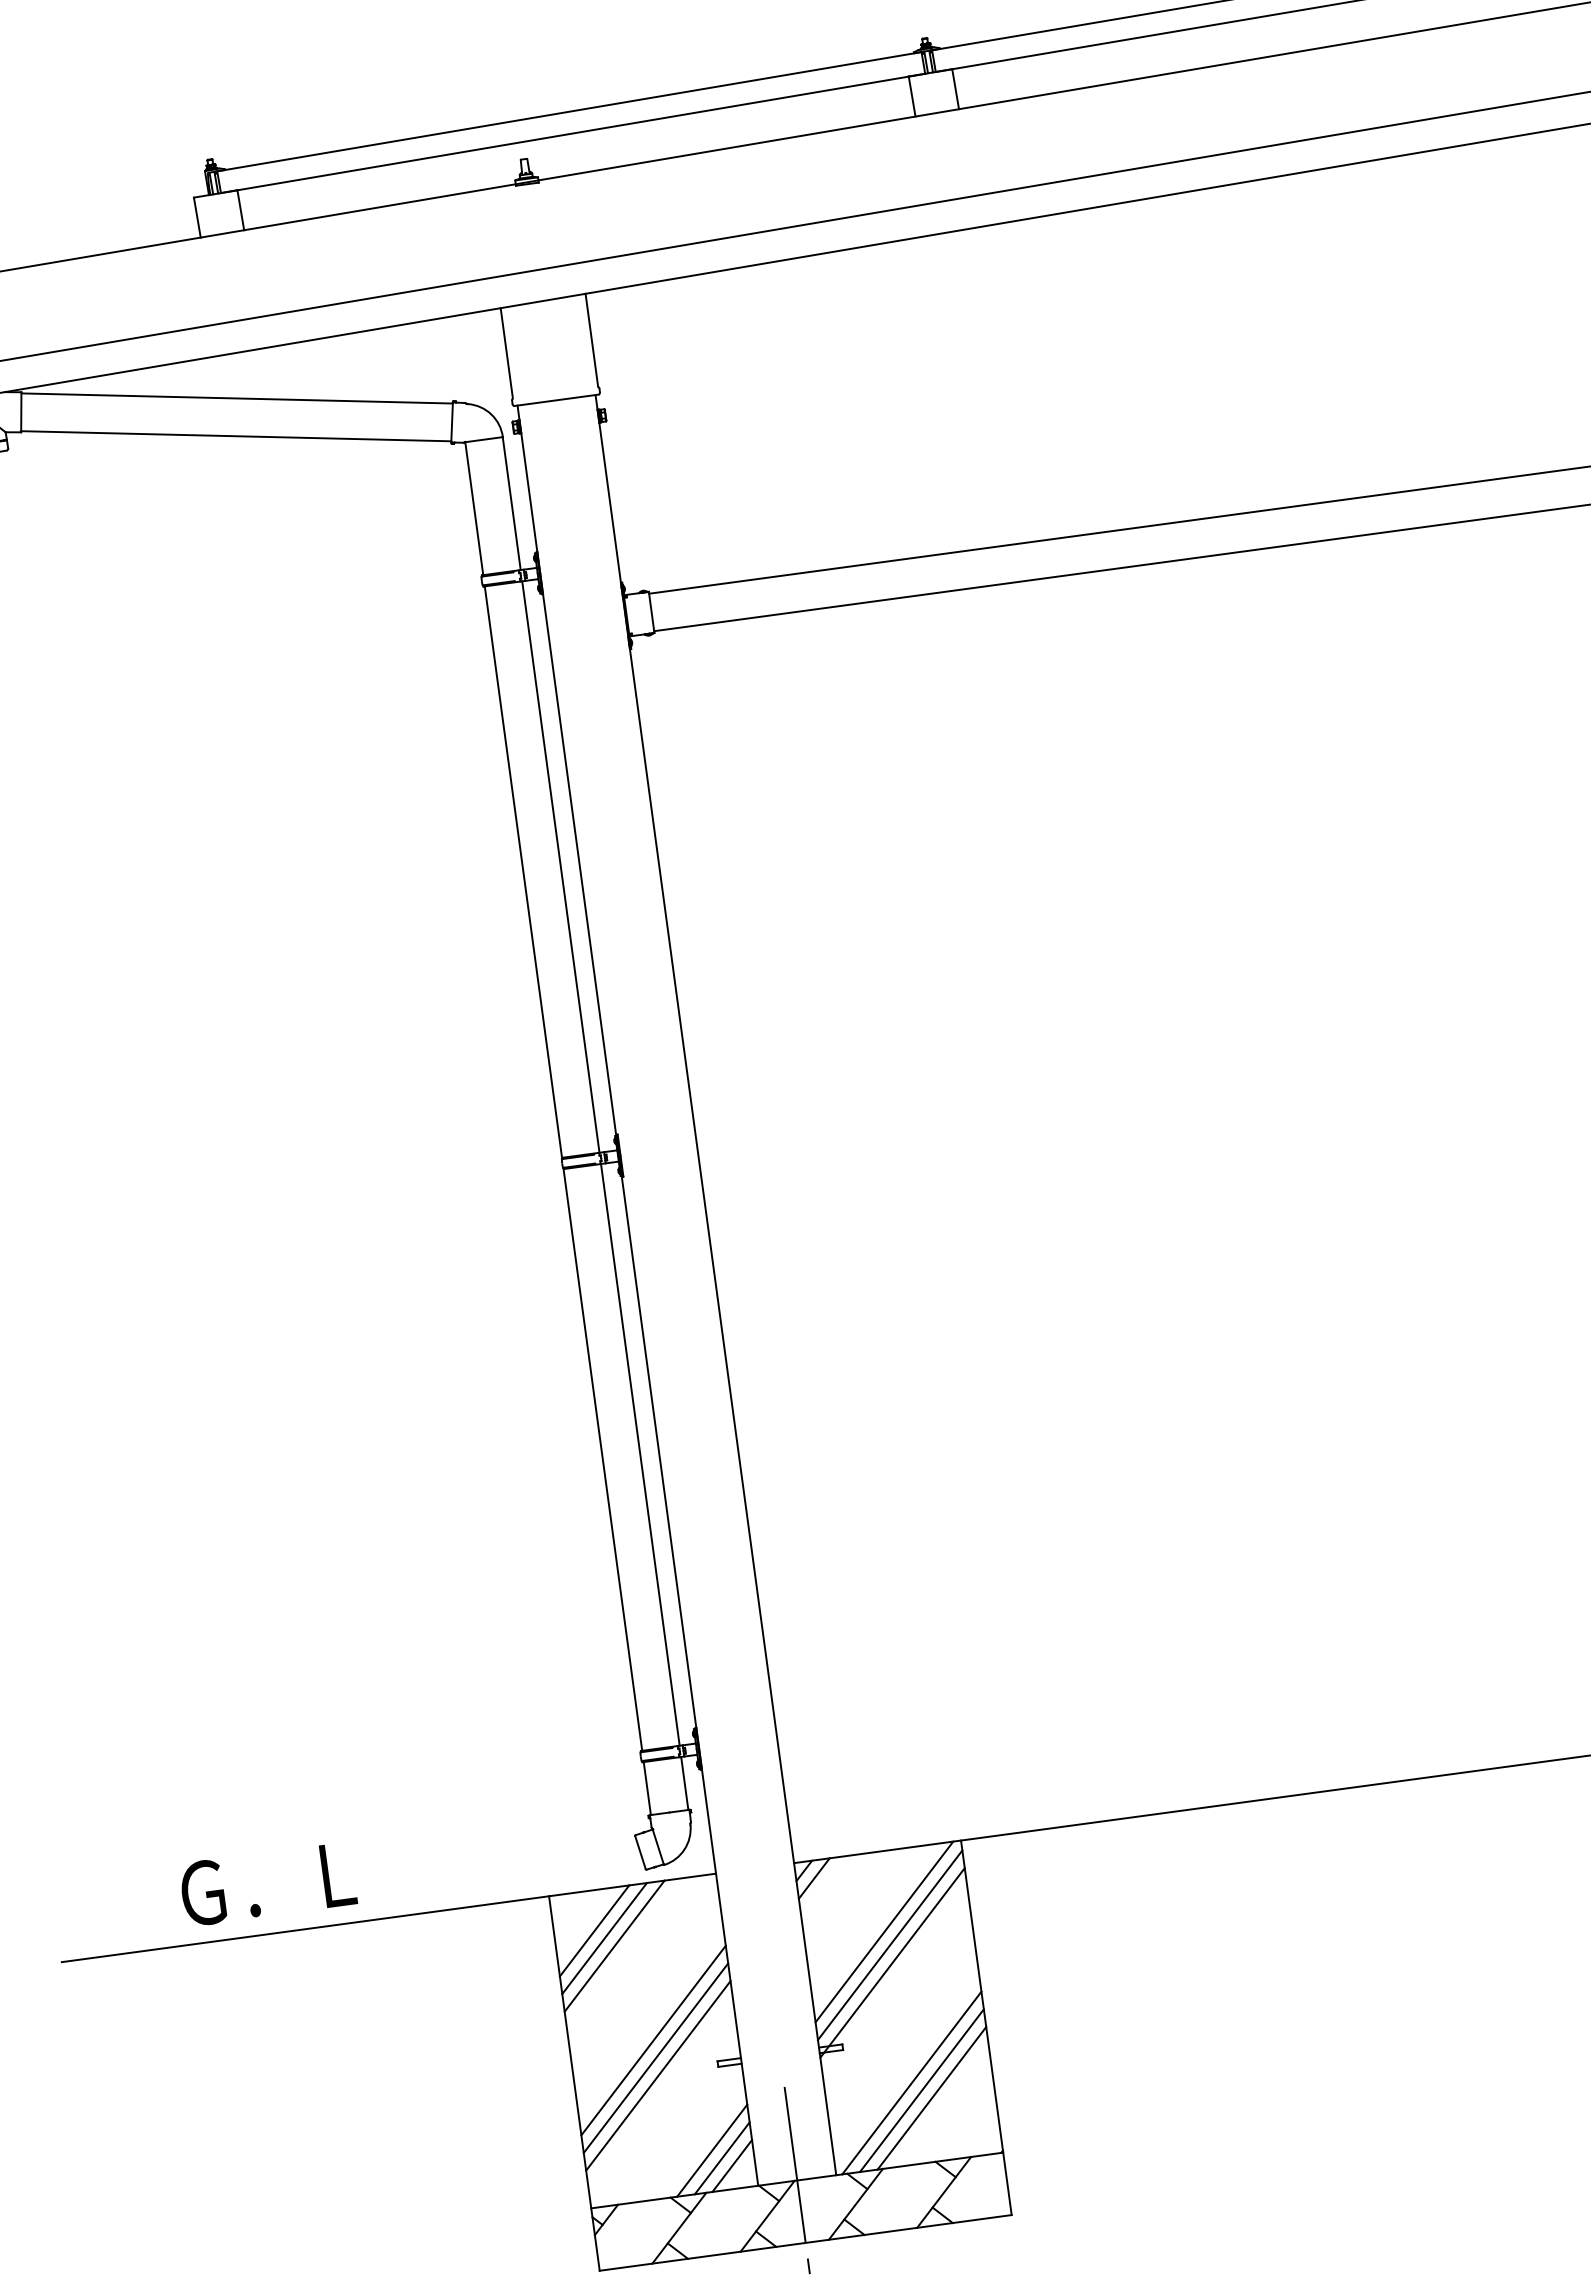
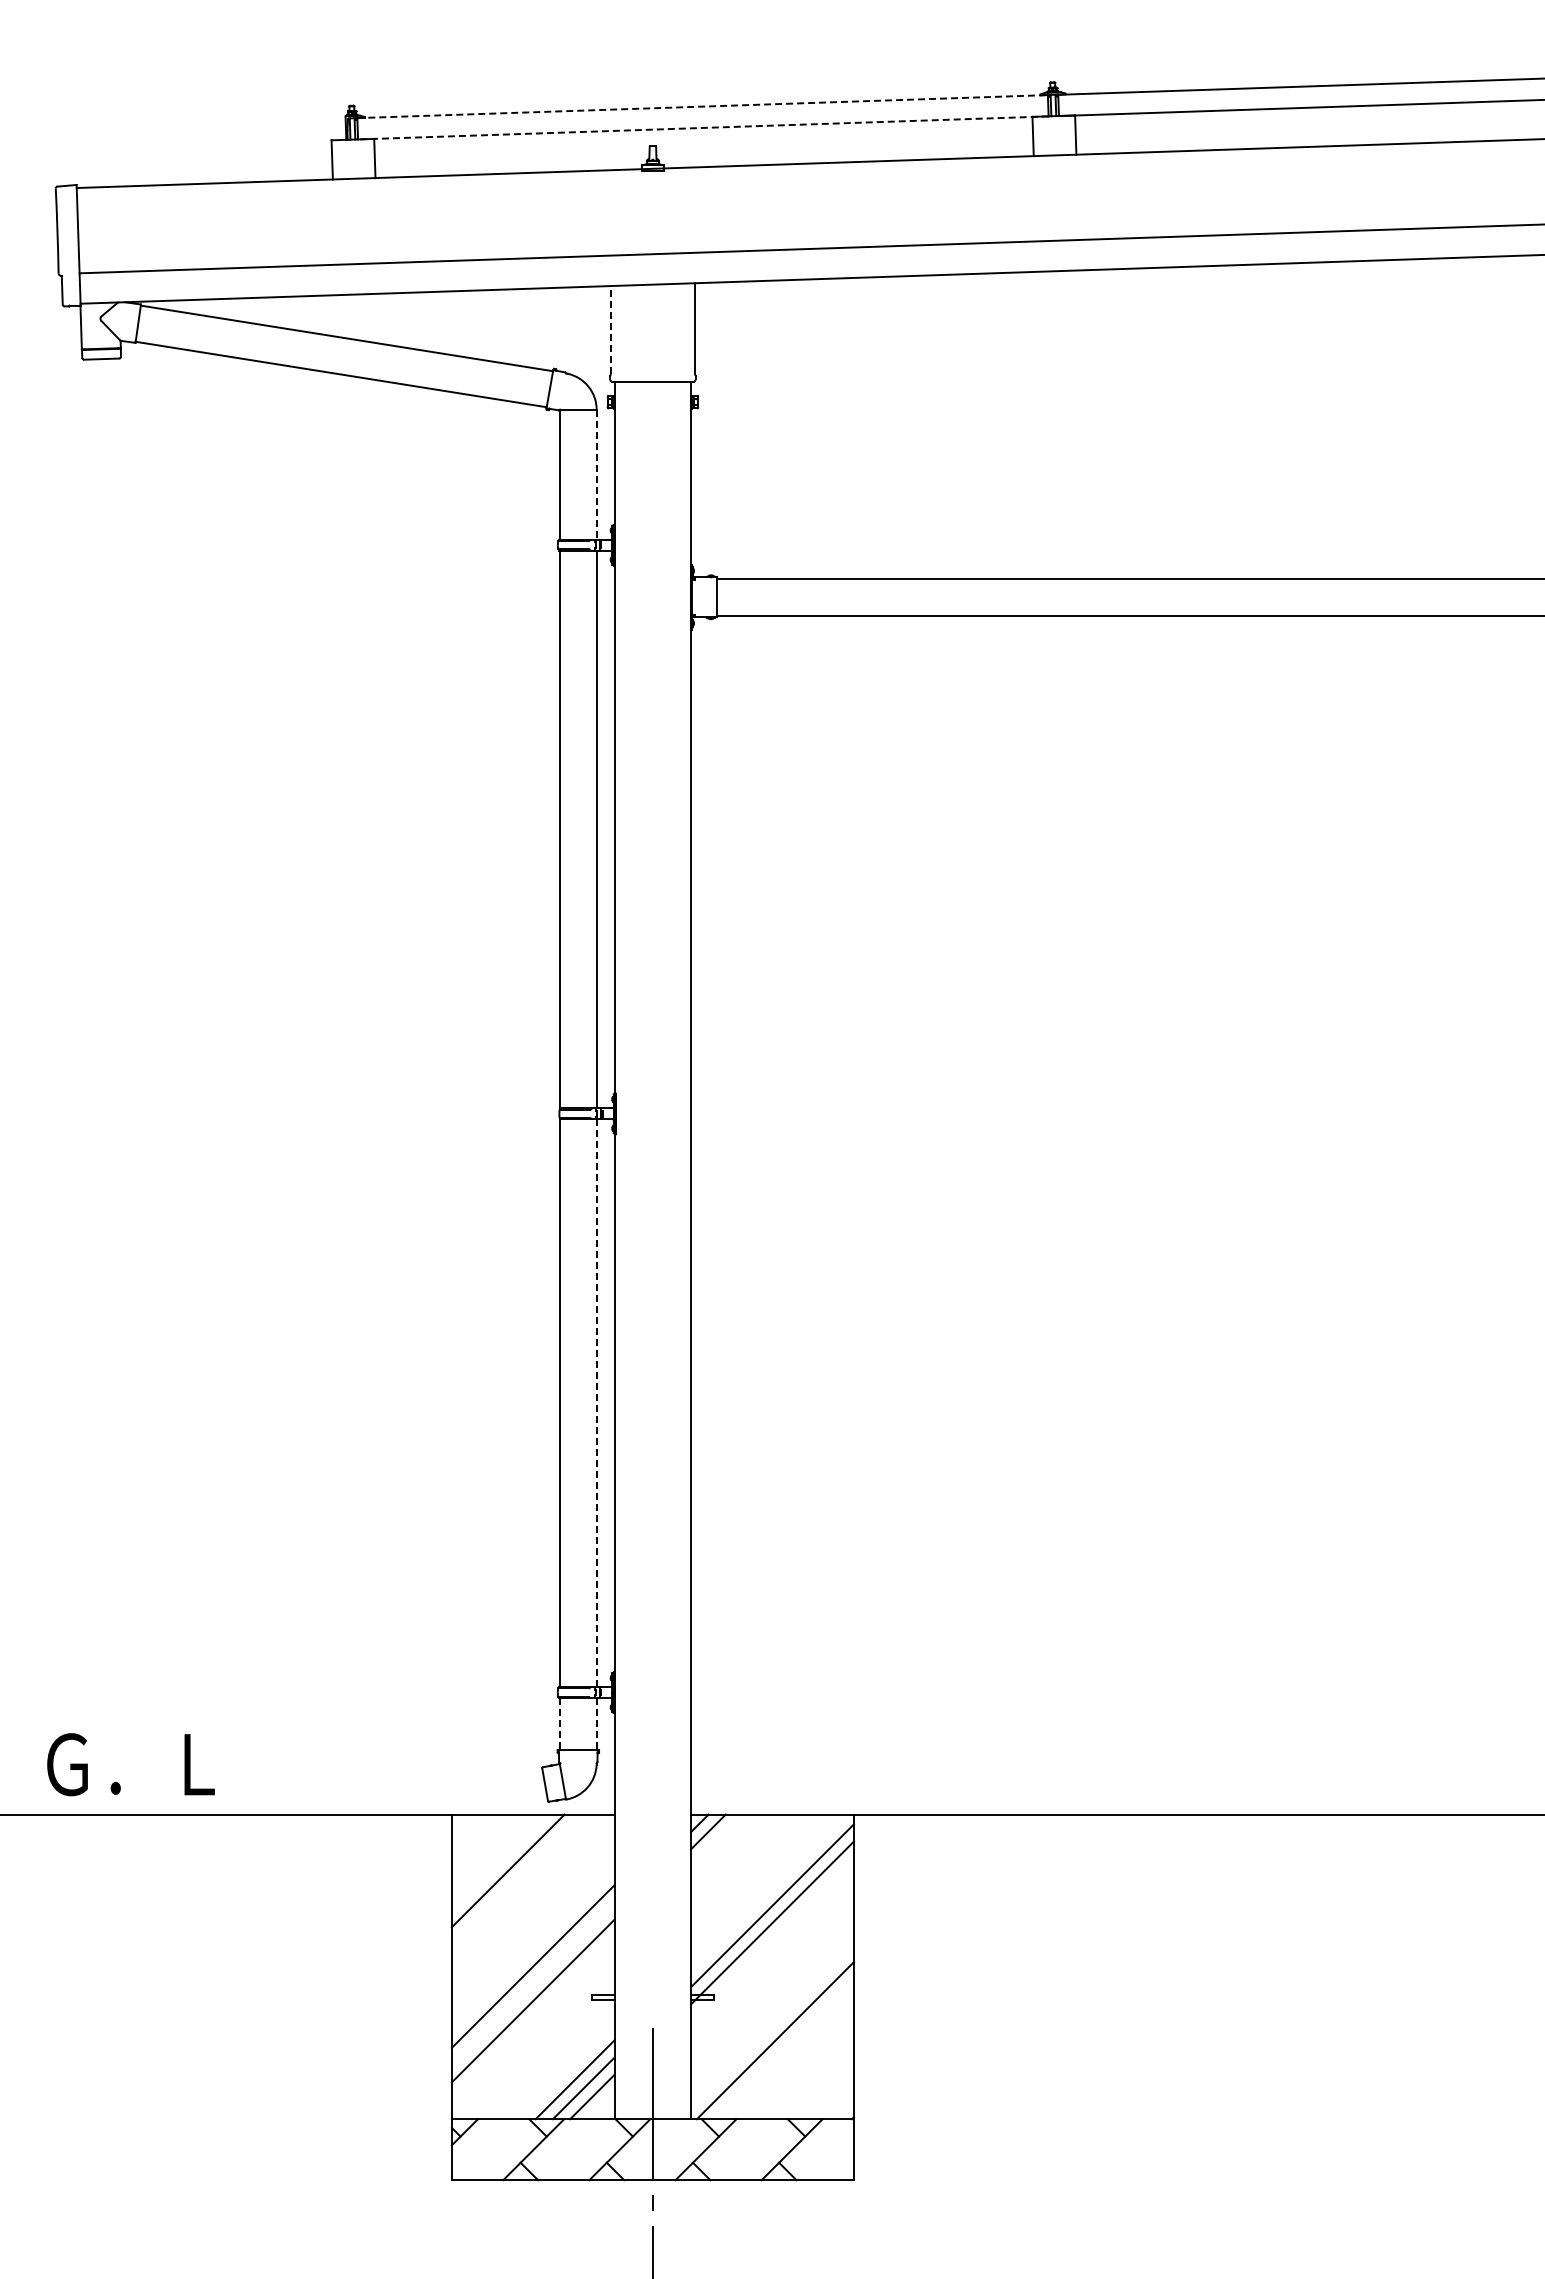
line: (570, 111) -> (703, 106), solid -> dashed
line: (572, 133) -> (702, 127), solid -> dashed
line: (506, 352) -> (611, 329), solid -> dashed
line: (511, 503) -> (596, 474), solid -> dashed
line: (640, 1455) -> (596, 1403), solid -> dashed
line: (684, 1783) -> (596, 1724), solid -> dashed
line: (646, 1789) -> (559, 1724), solid -> dashed
text: (267, 1884) -> (130, 1764), moved
line: (594, 1930) -> (490, 1853), removed
line: (884, 1932) -> (768, 1892), removed
line: (604, 1938) -> (499, 1862), removed
line: (655, 2058) -> (532, 1983), removed
line: (921, 2090) -> (783, 2049), removed
line: (931, 2097) -> (792, 2057), removed

